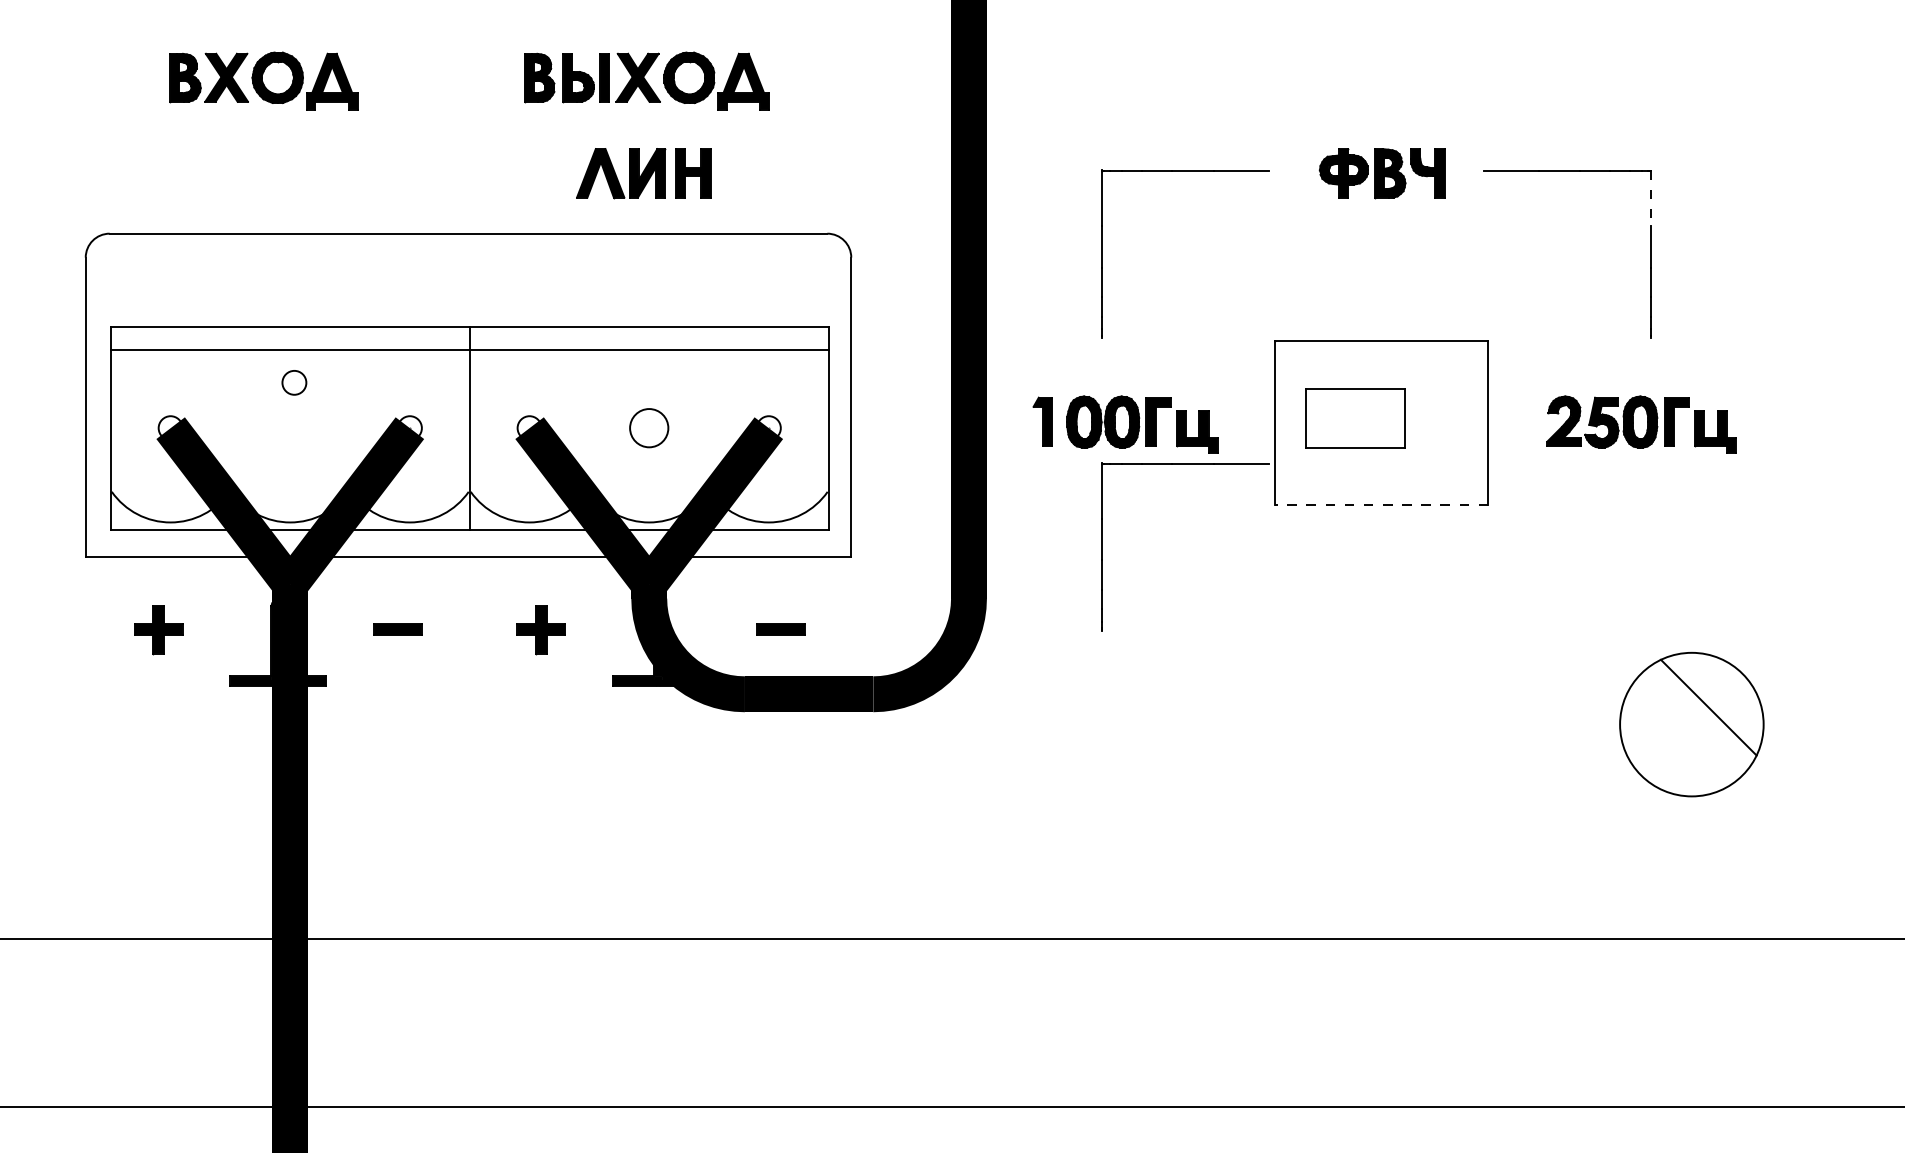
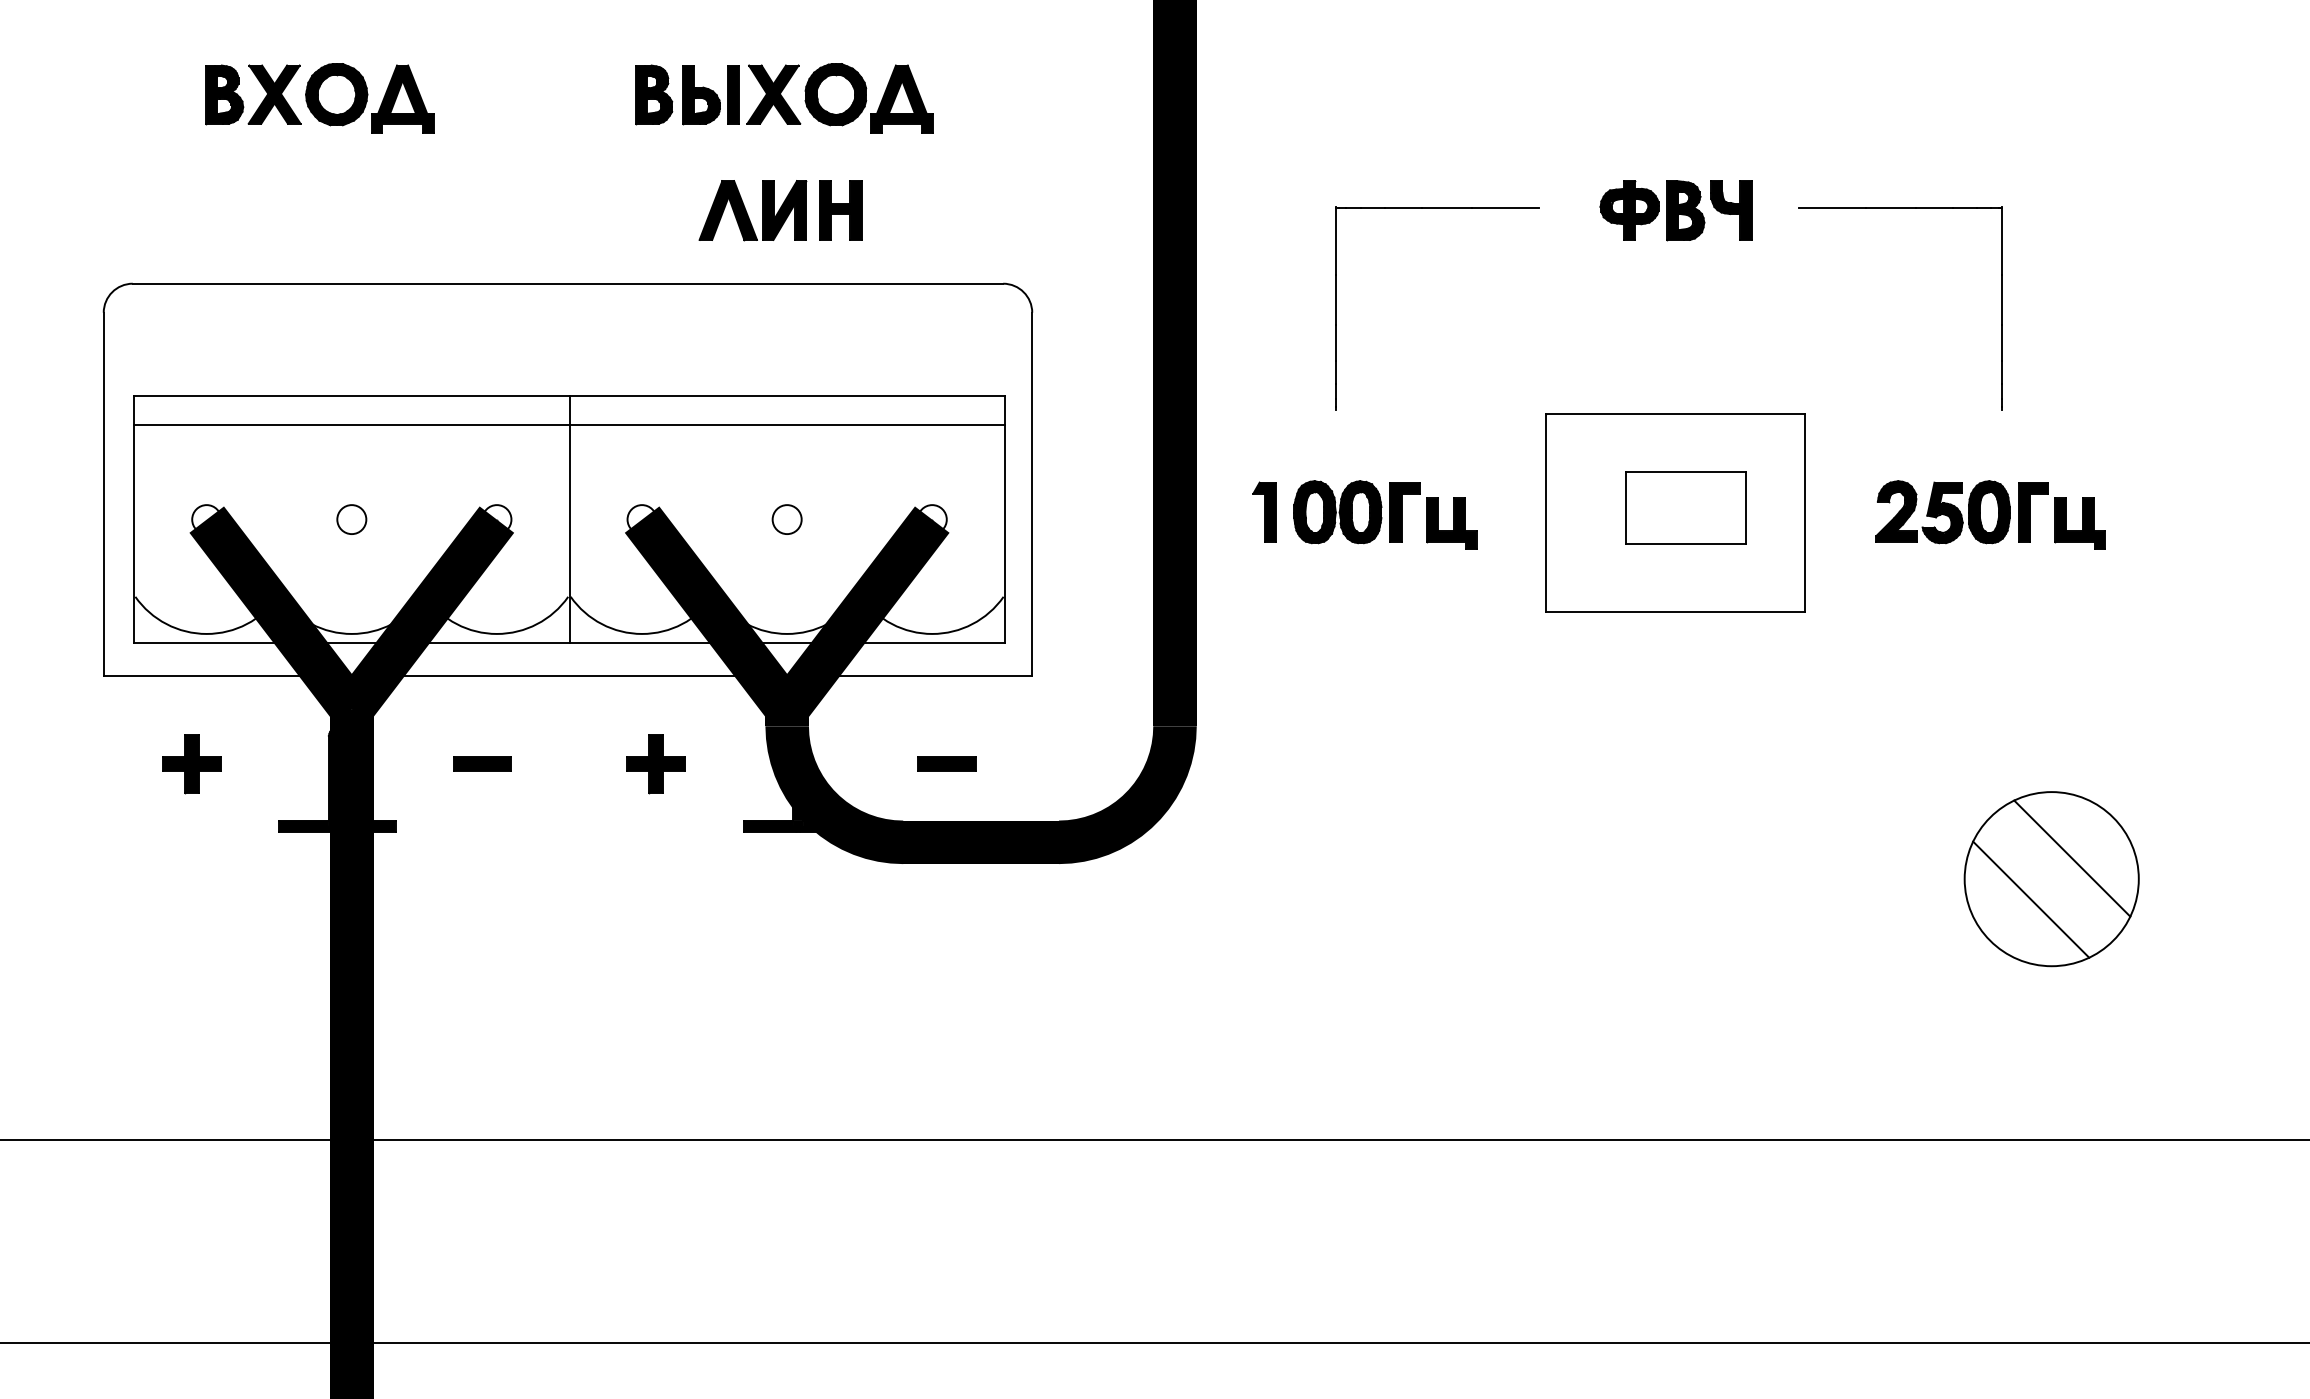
line: (1650, 198) -> (2001, 240), dashed -> solid
circle: (294, 382) -> (351, 519), moved
part: (1355, 418) -> (1685, 507), moved
circle: (648, 428) -> (786, 519), size x0.62
part: (1185, 464) -> (1437, 563), removed
line: (1381, 504) -> (1675, 612), dashed -> solid
line: (1675, 741) -> (2031, 899), added

